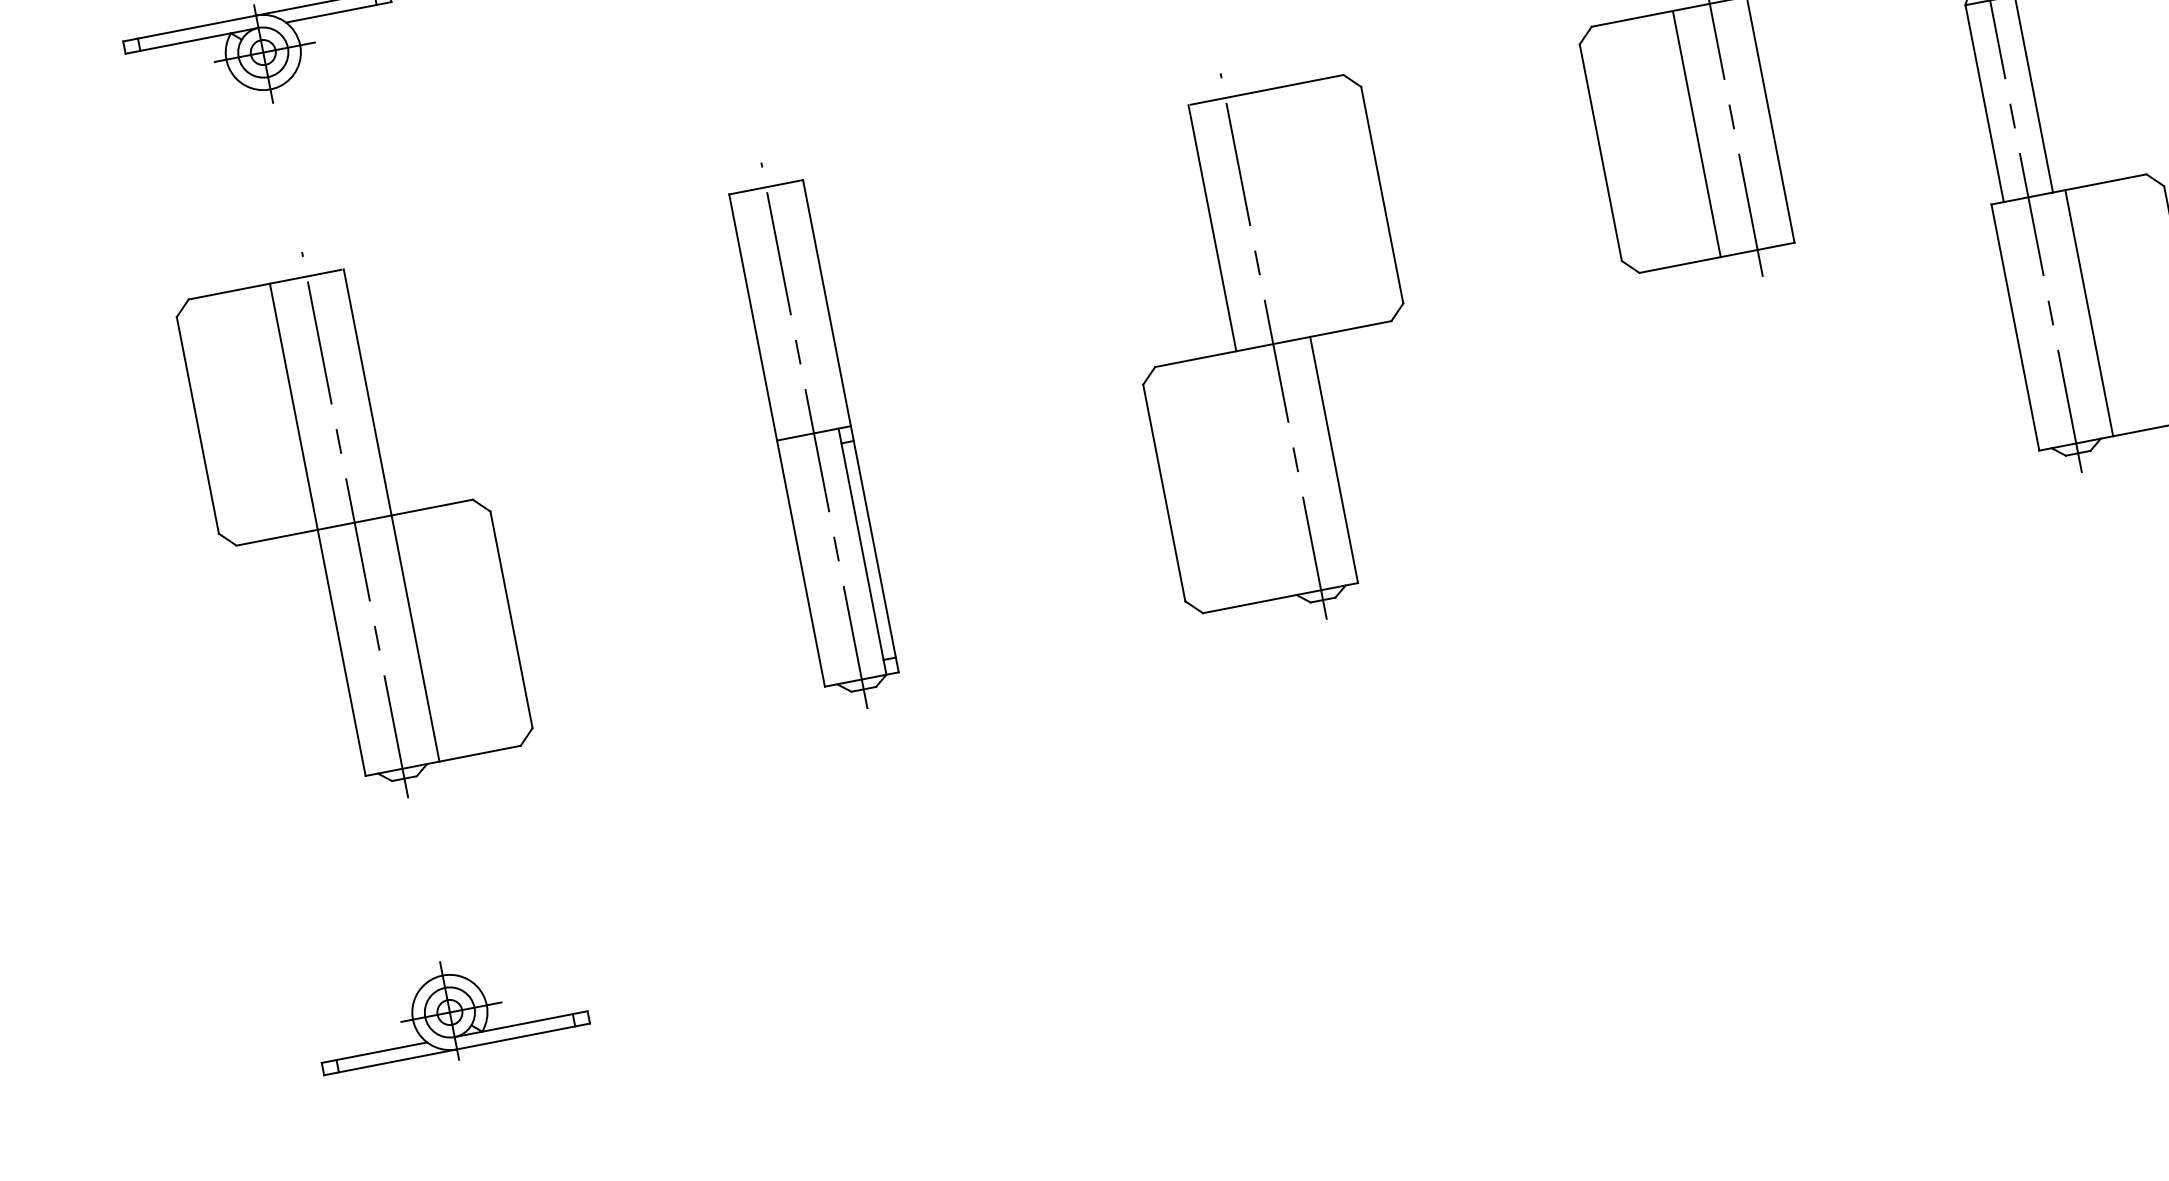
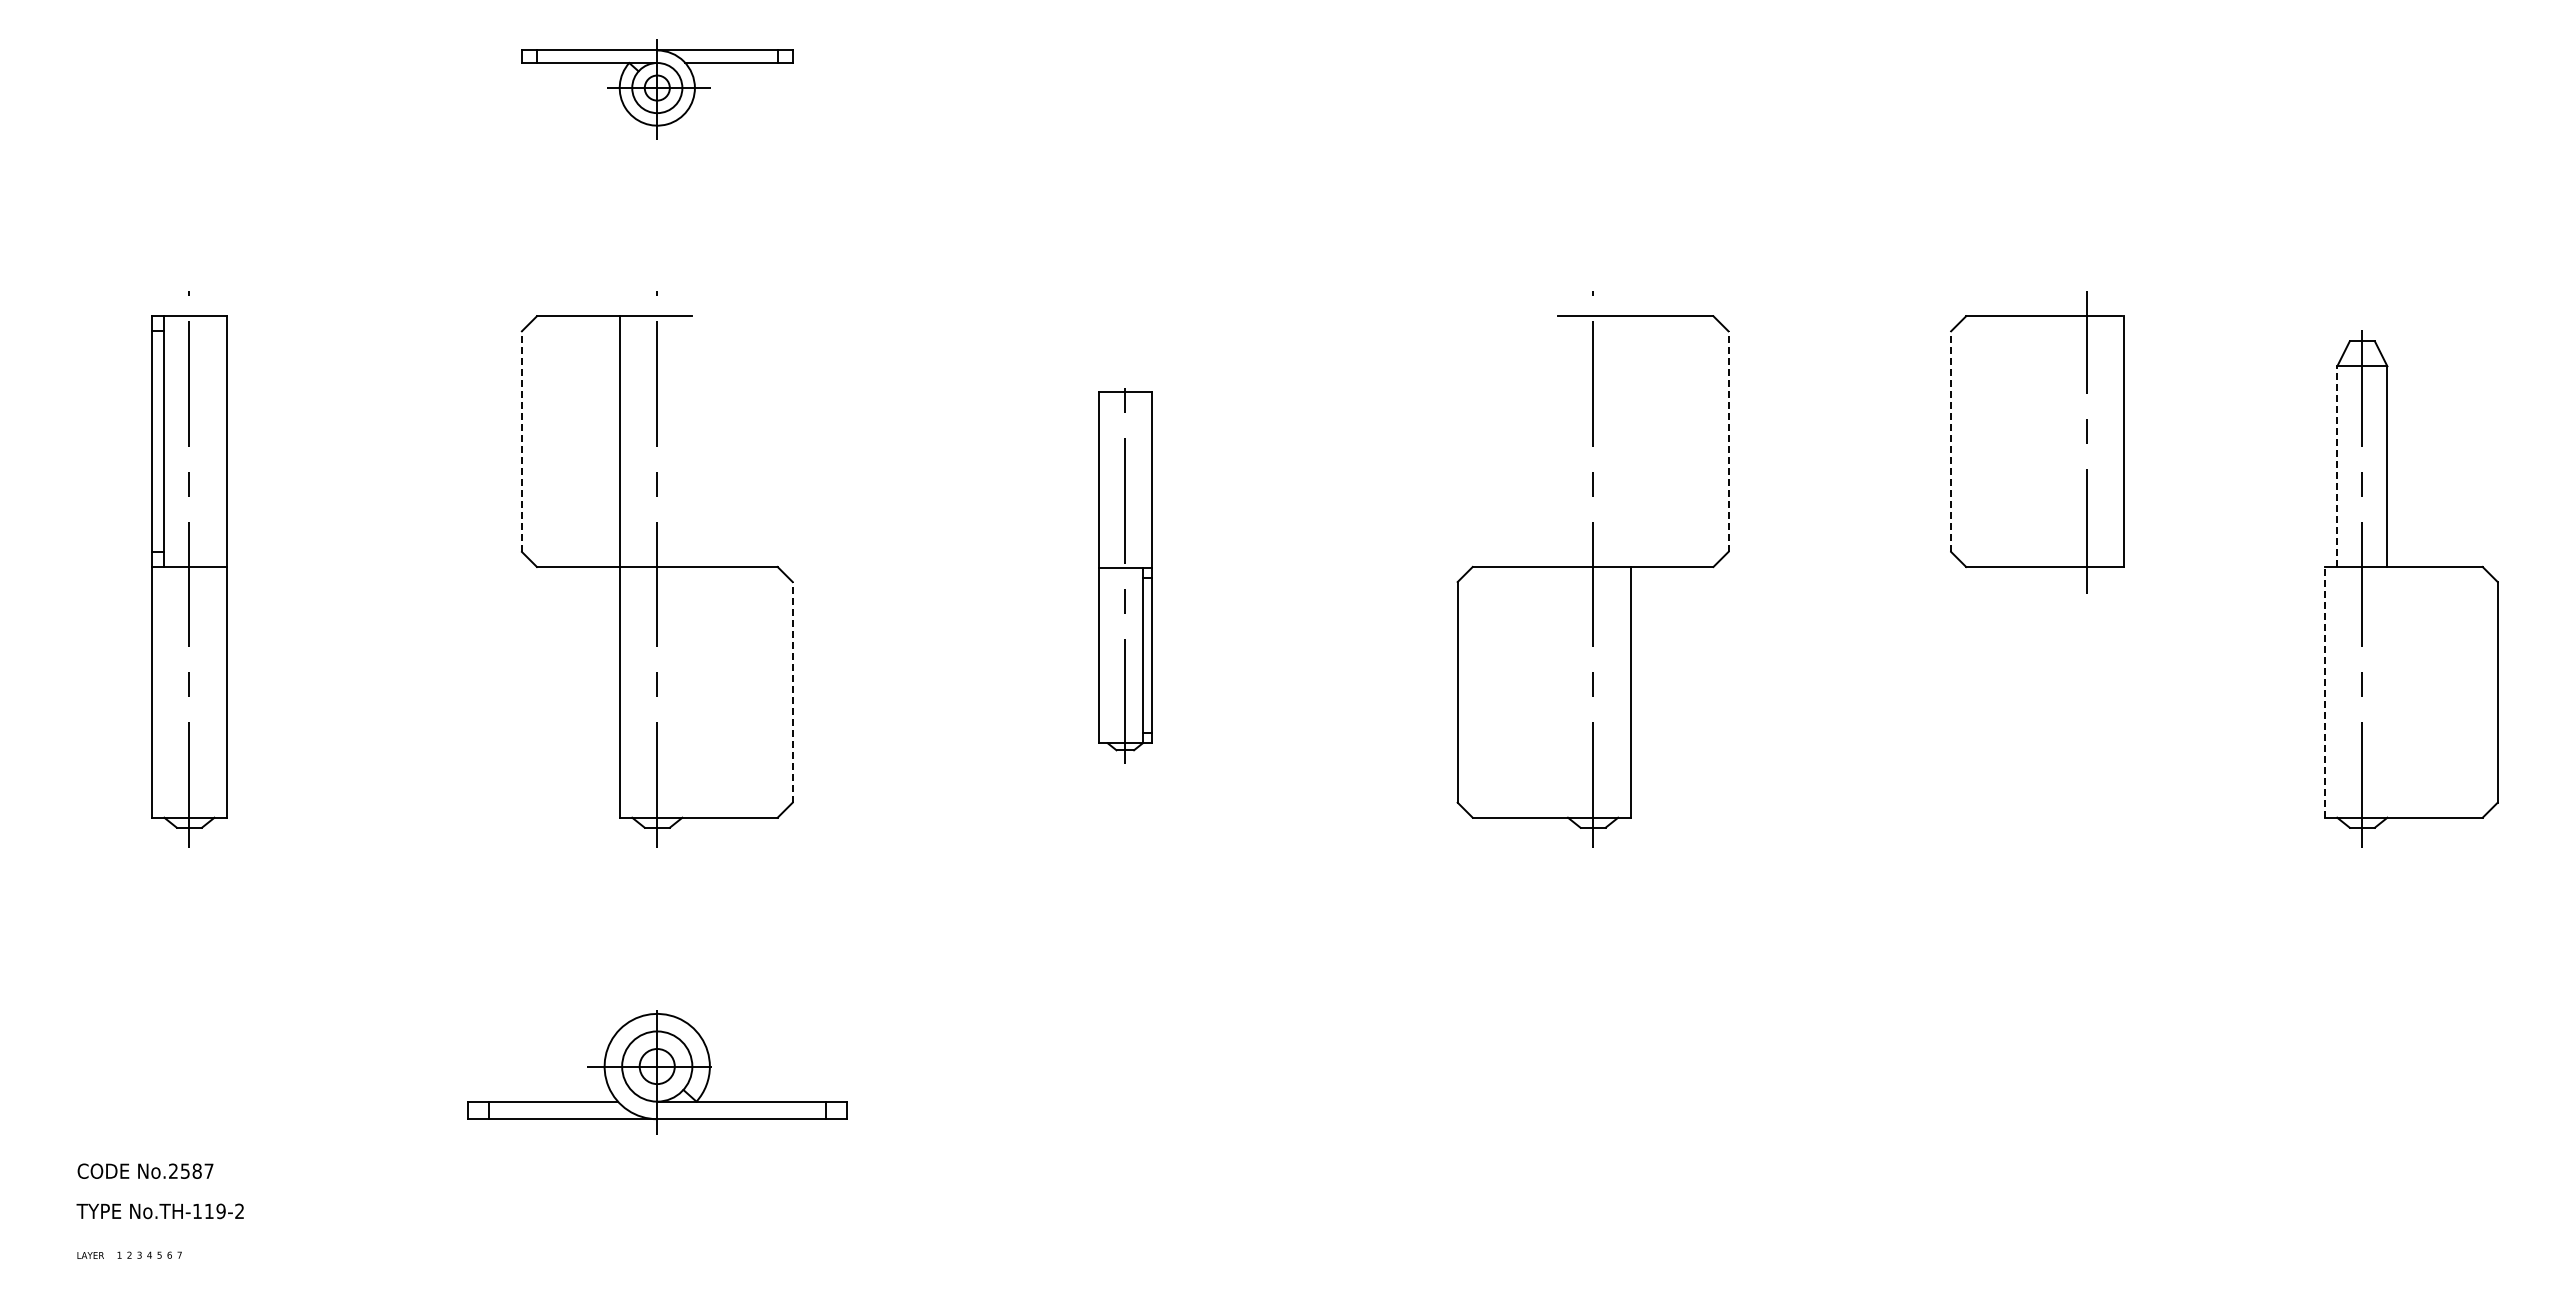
line: (1984, 103) -> (2337, 466), solid -> dashed
line: (1696, 134) -> (2048, 441), removed
line: (1601, 152) -> (1951, 441), solid -> dashed
line: (1382, 195) -> (1728, 441), solid -> dashed
line: (1212, 228) -> (1555, 441), removed
line: (2088, 312) -> (2399, 691), removed
line: (2015, 326) -> (2324, 691), solid -> dashed
line: (197, 425) -> (521, 441), solid -> dashed
part: (814, 435) -> (1125, 569), size x0.7
line: (391, 515) -> (694, 566), removed
line: (511, 619) -> (792, 691), solid -> dashed
part: (449, 1011) -> (657, 1064), size x1.4

